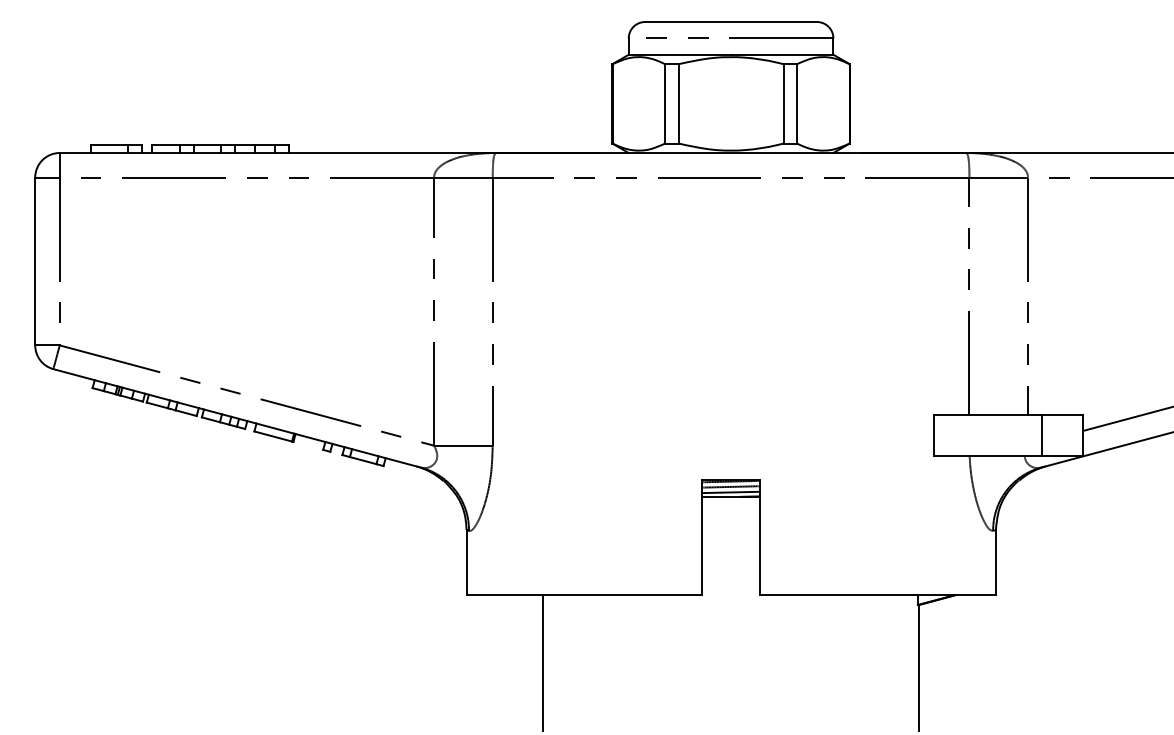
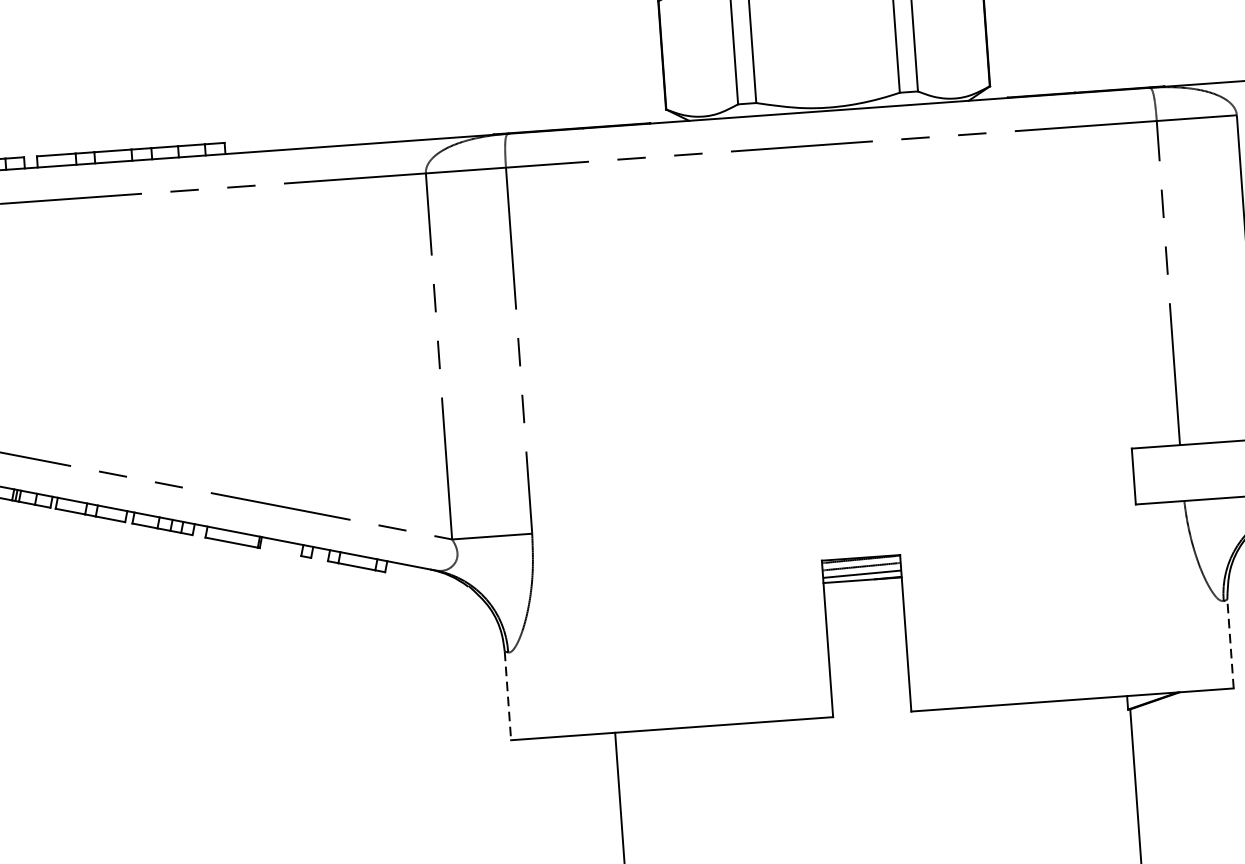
line: (995, 562) -> (1230, 643), solid -> dashed
line: (466, 563) -> (507, 697), solid -> dashed

